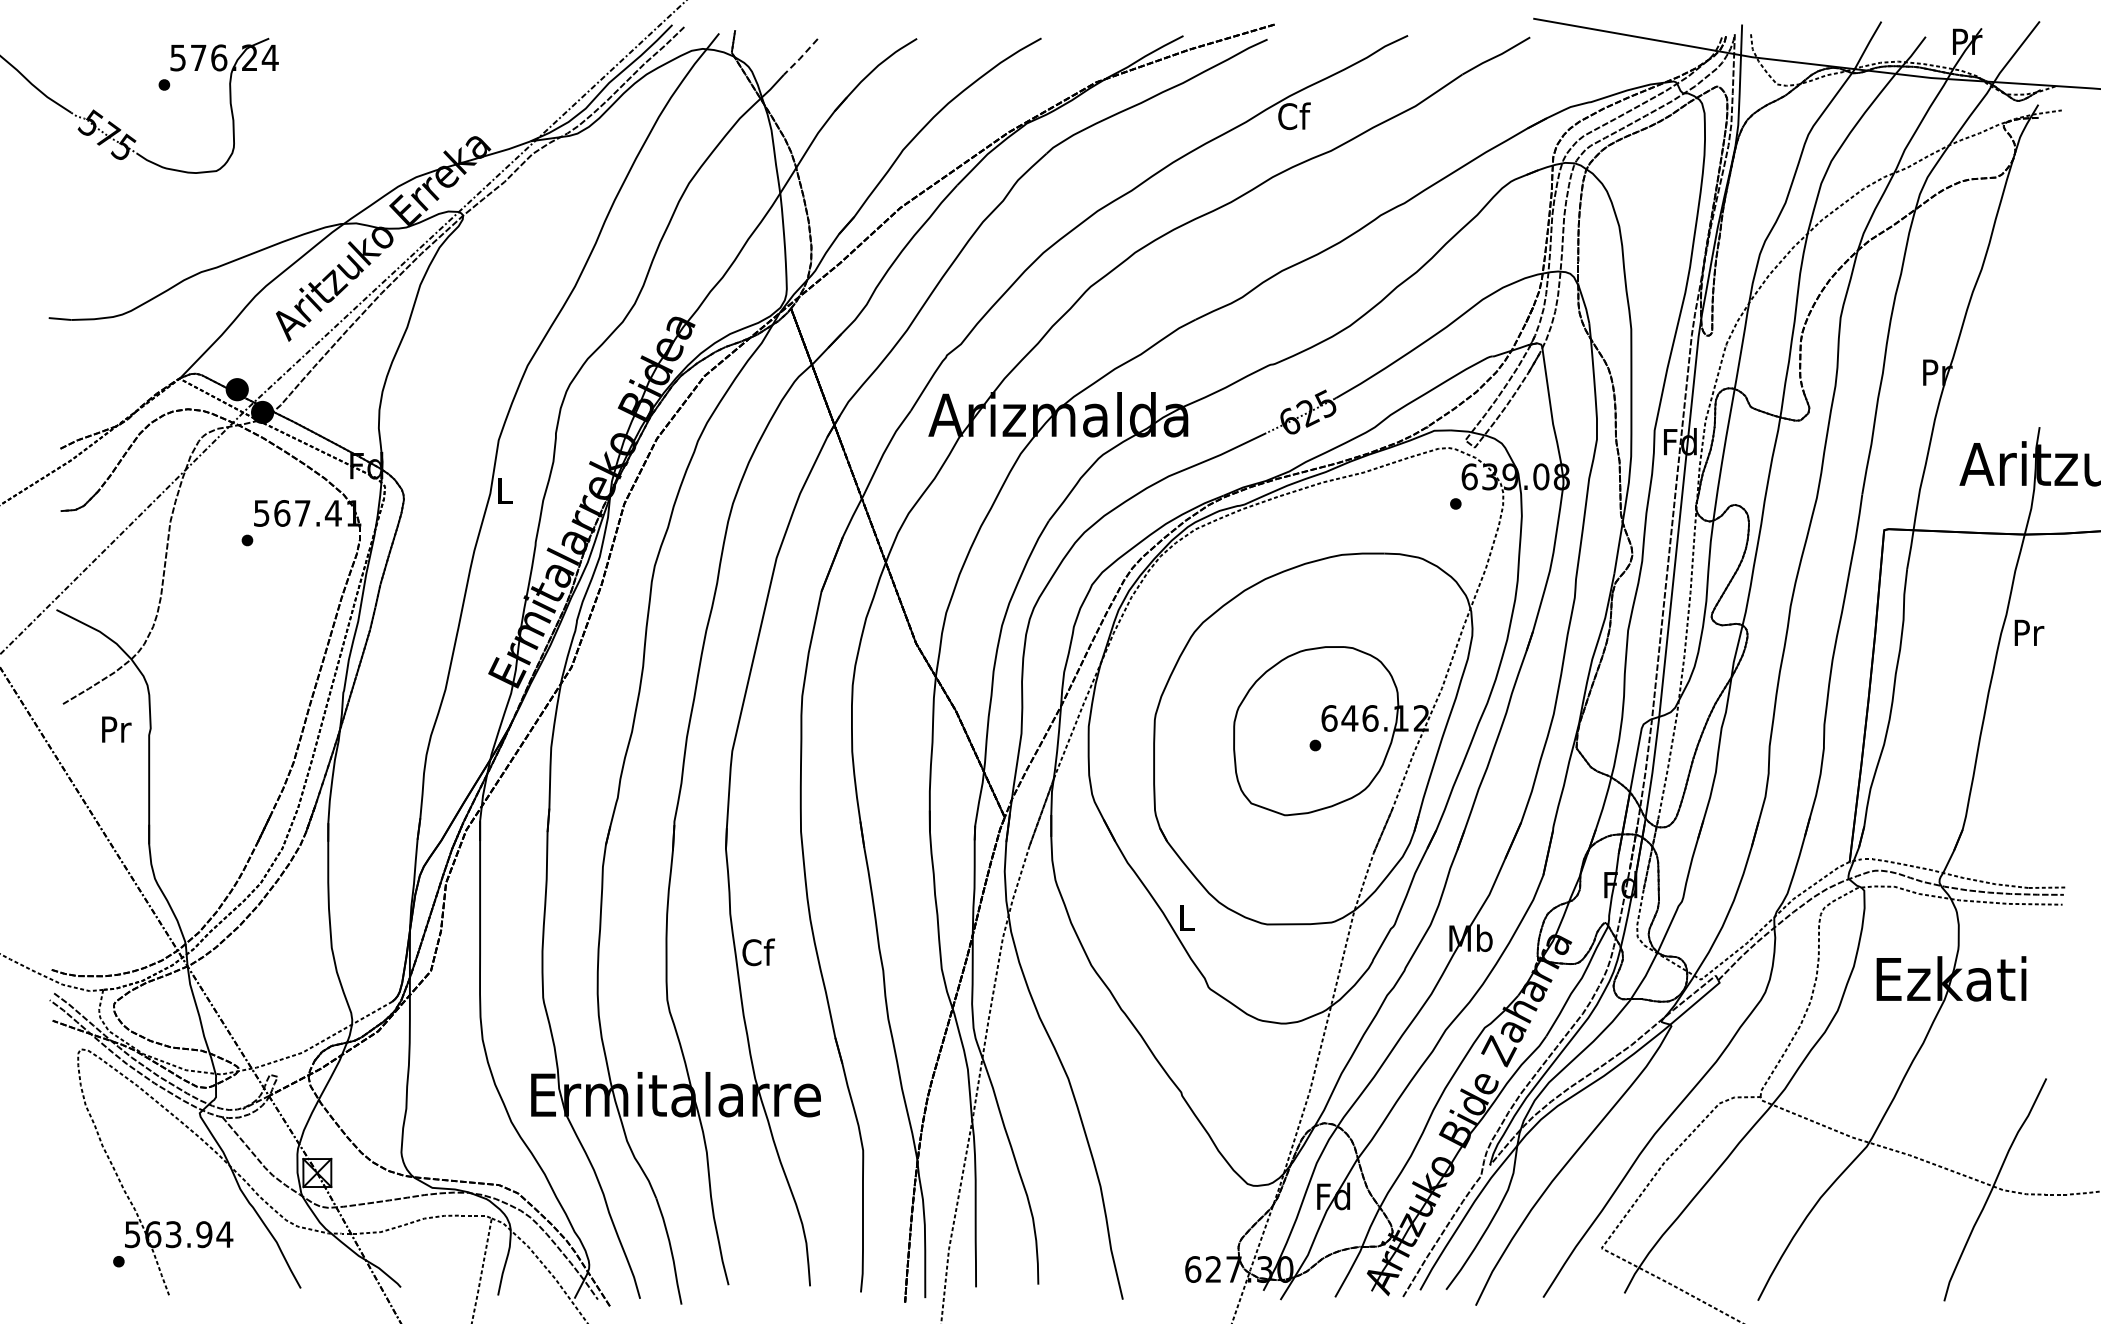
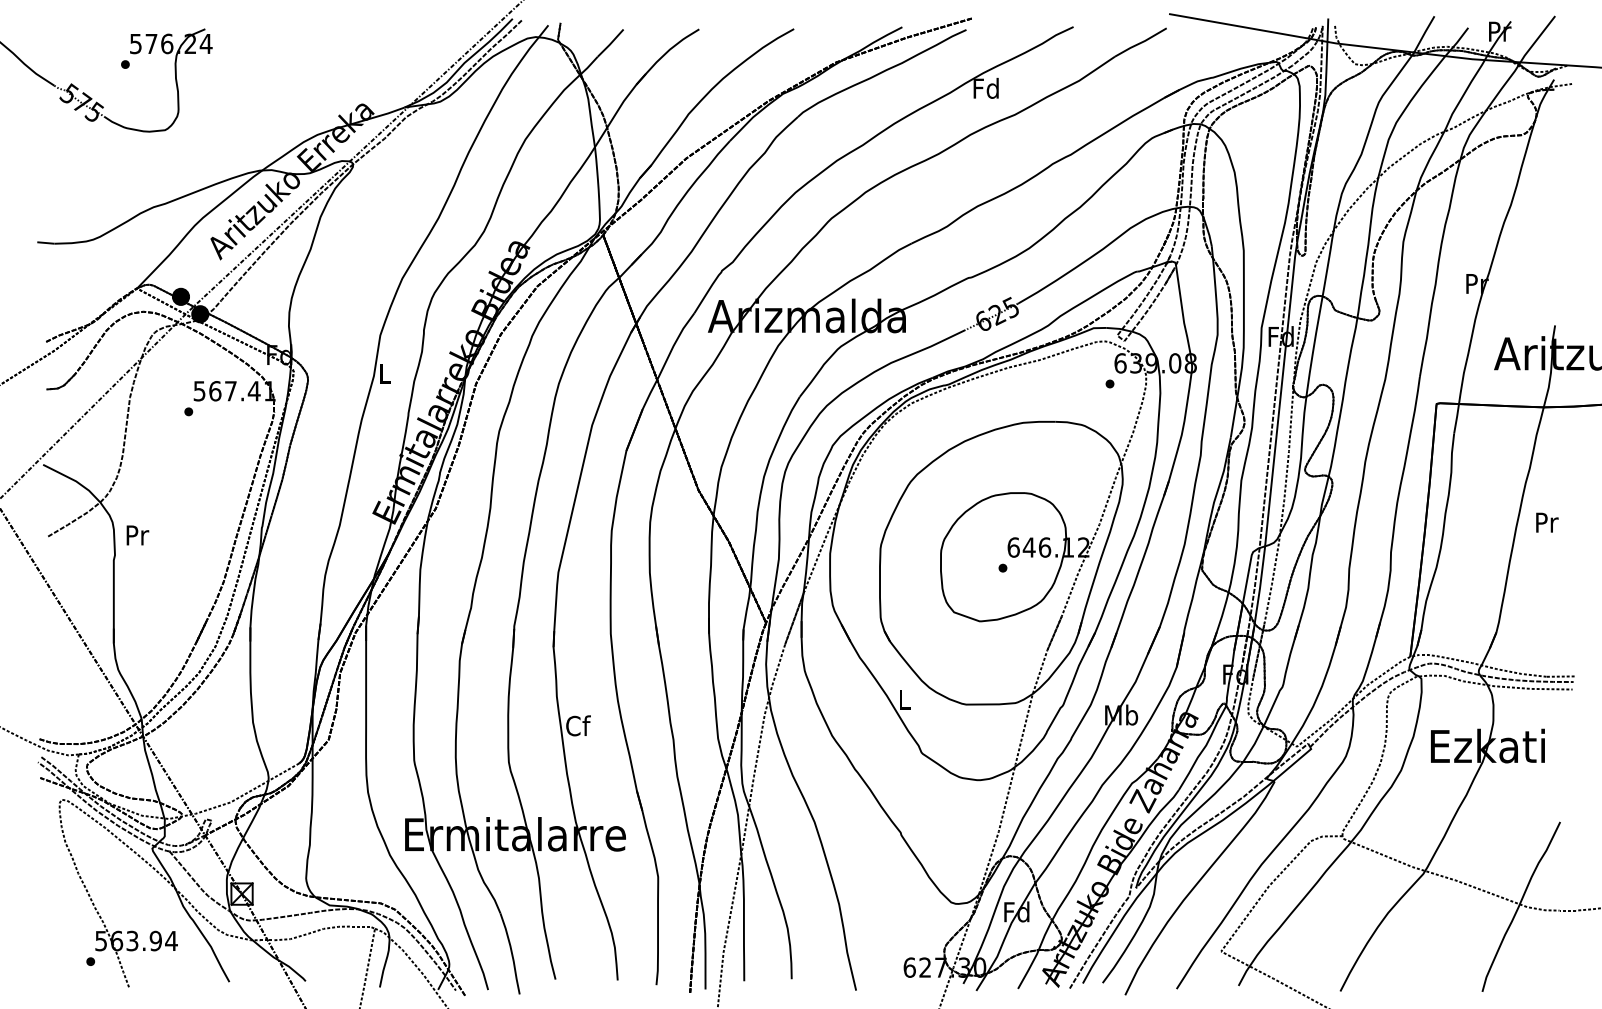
line: (800, 57) -> (610, 43), dashed -> solid
text: (1293, 116) -> (986, 88), Cf -> Fd
text: (2029, 632) -> (1547, 522), moved
text: (116, 729) -> (137, 535), moved

